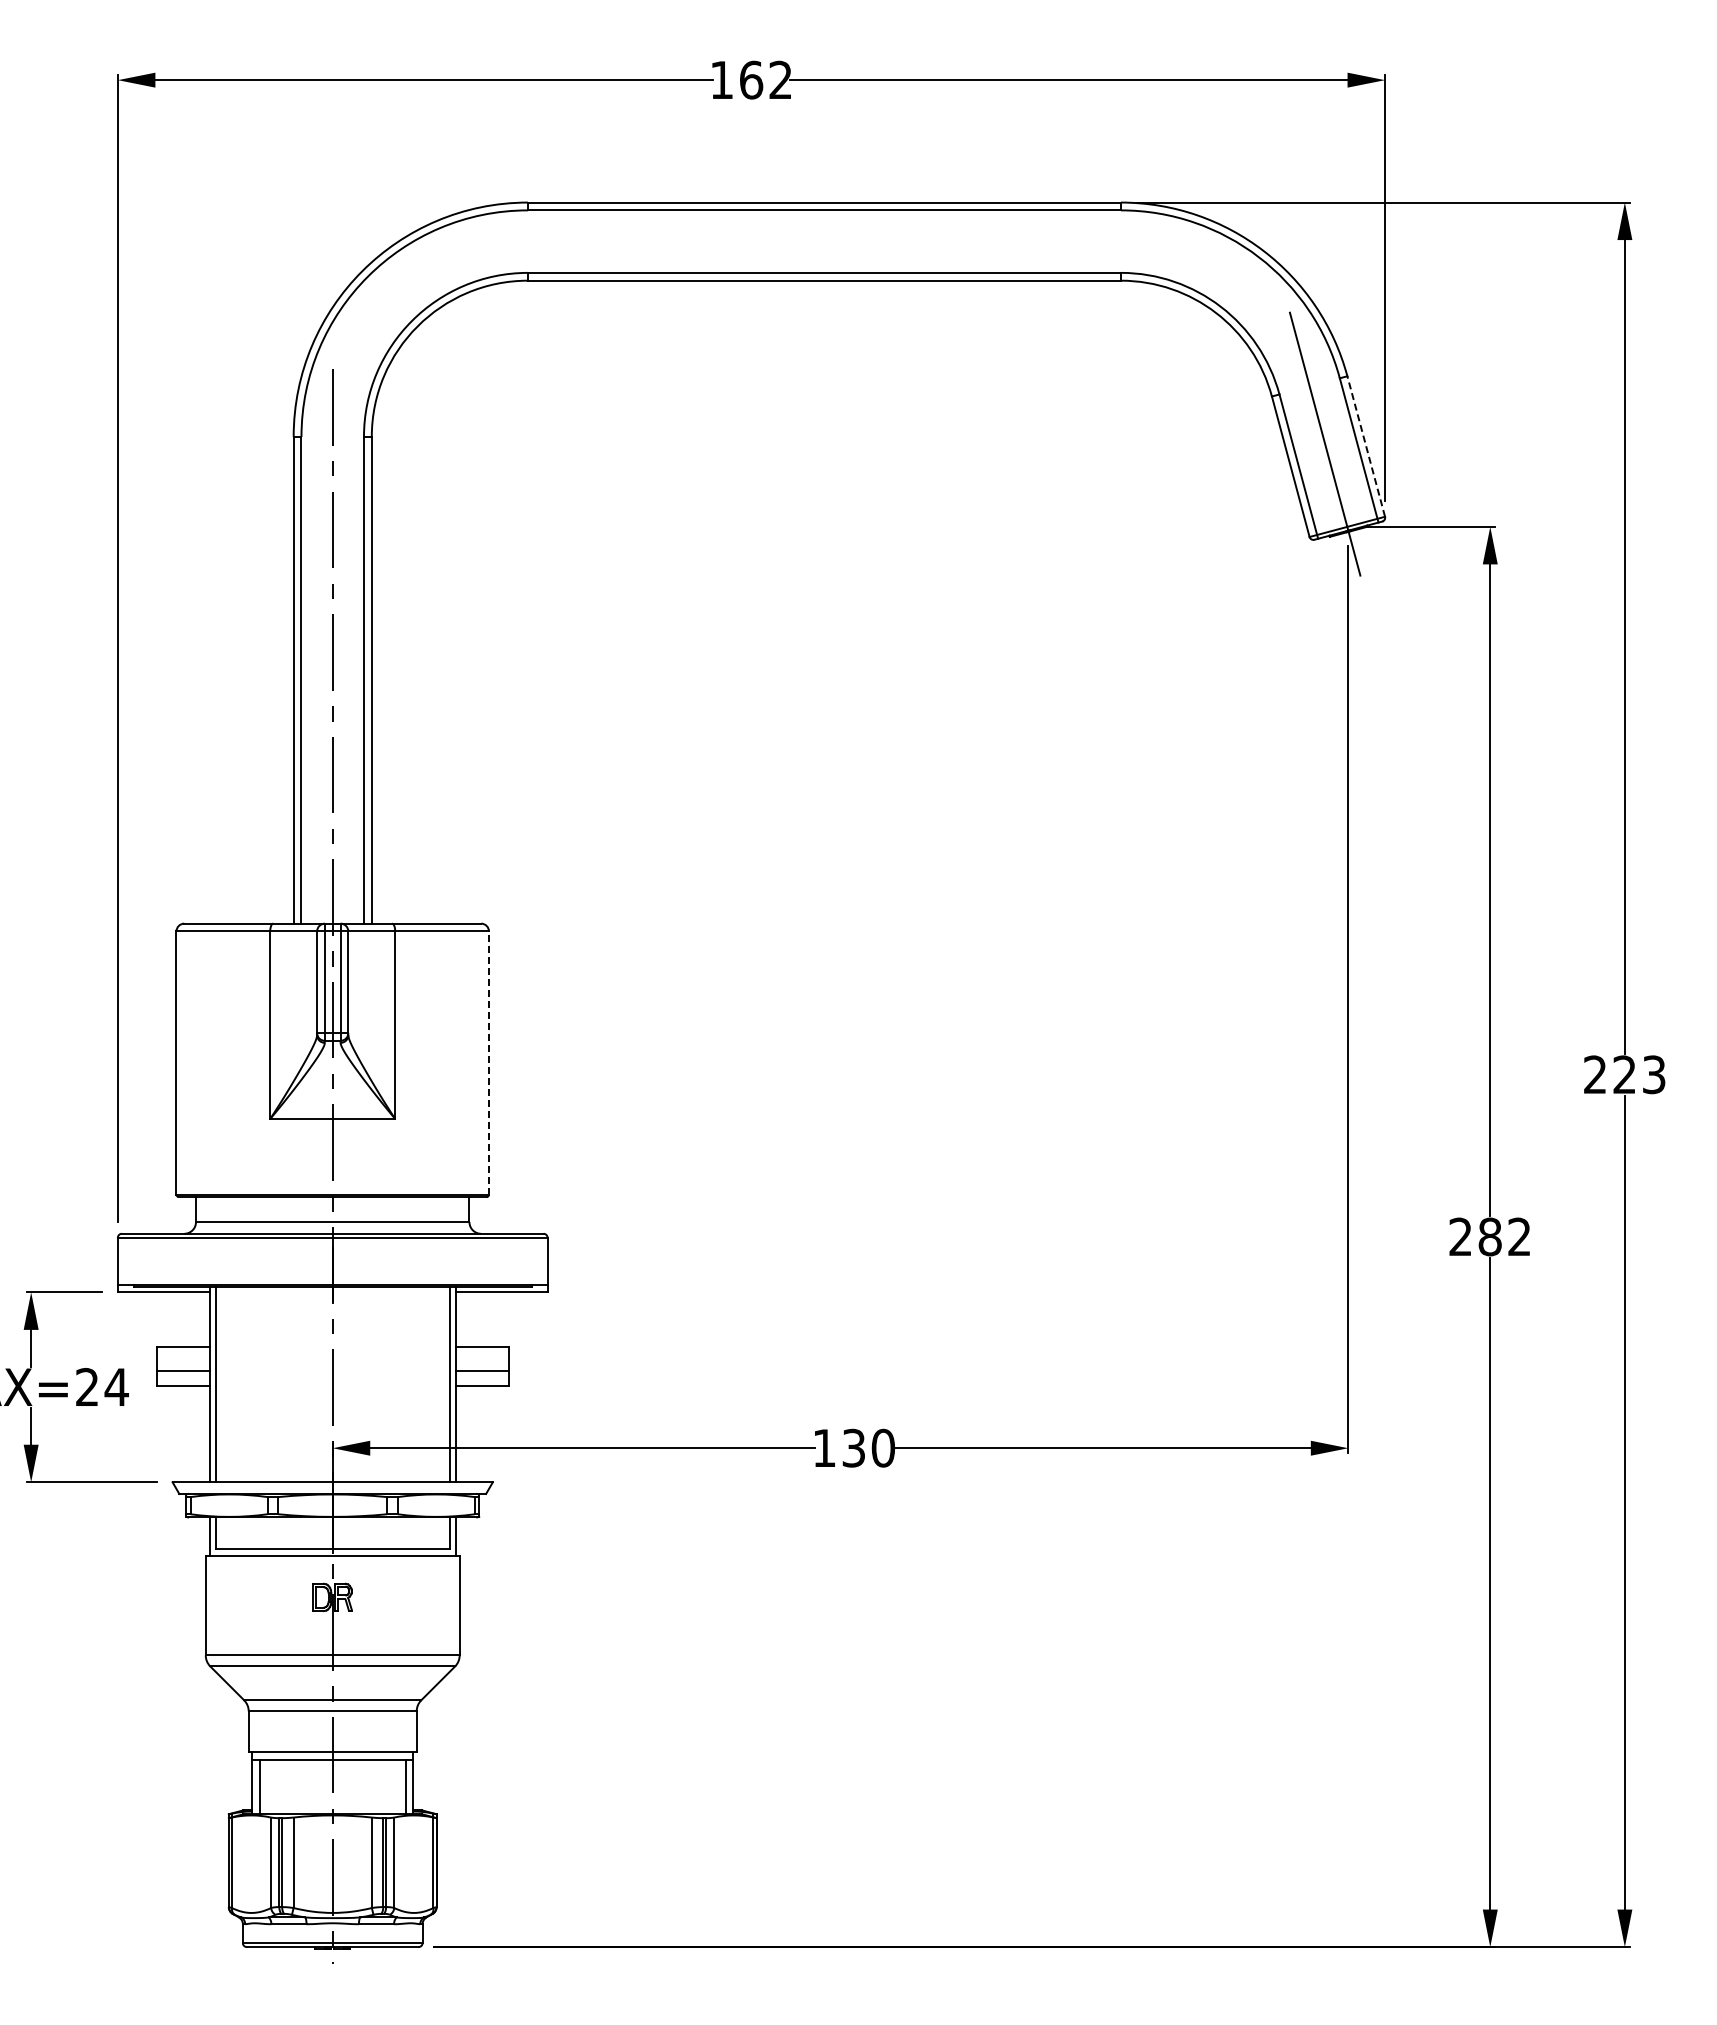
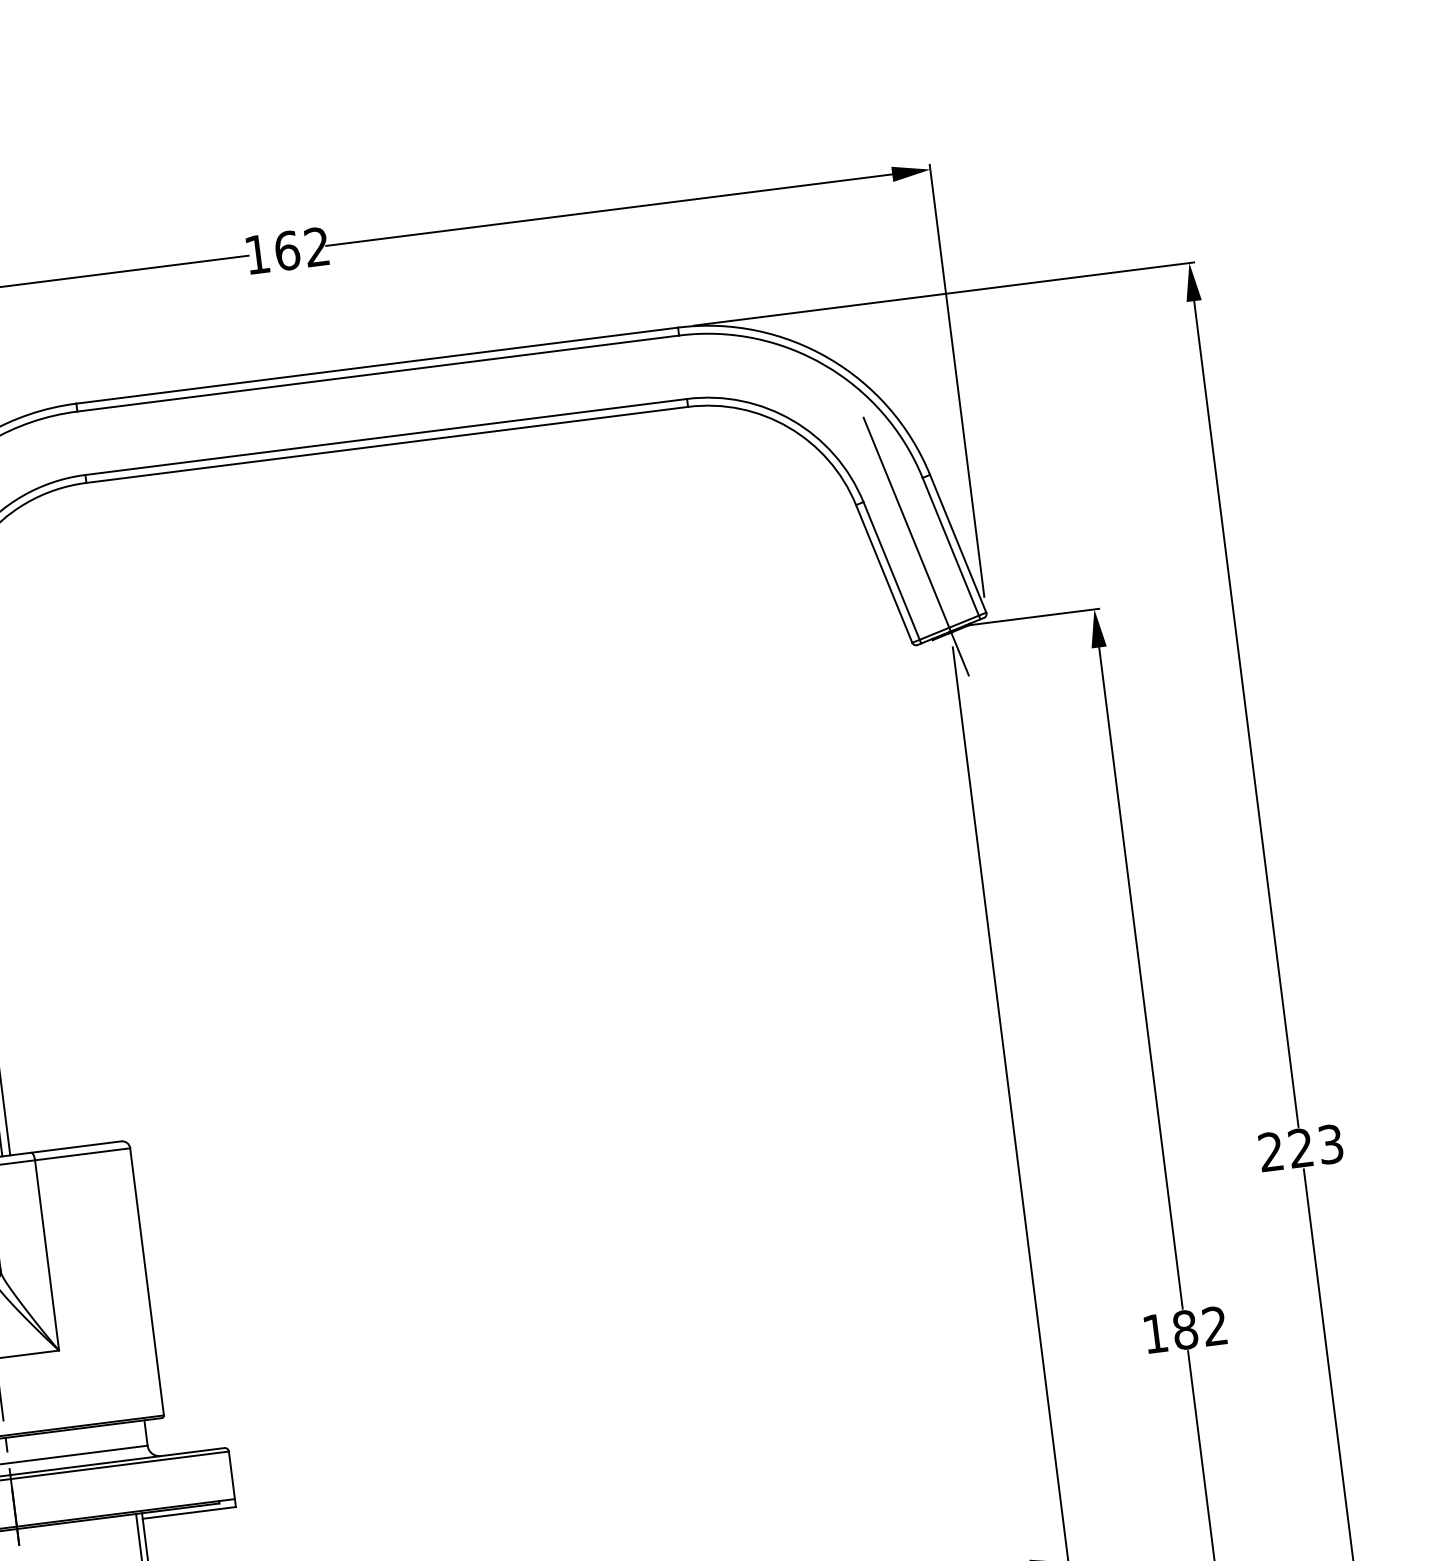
line: (1366, 446) -> (958, 543), dashed -> solid
line: (488, 1063) -> (146, 1282), dashed -> solid
text: (1460, 1236) -> (1155, 1333), 282 -> 182

